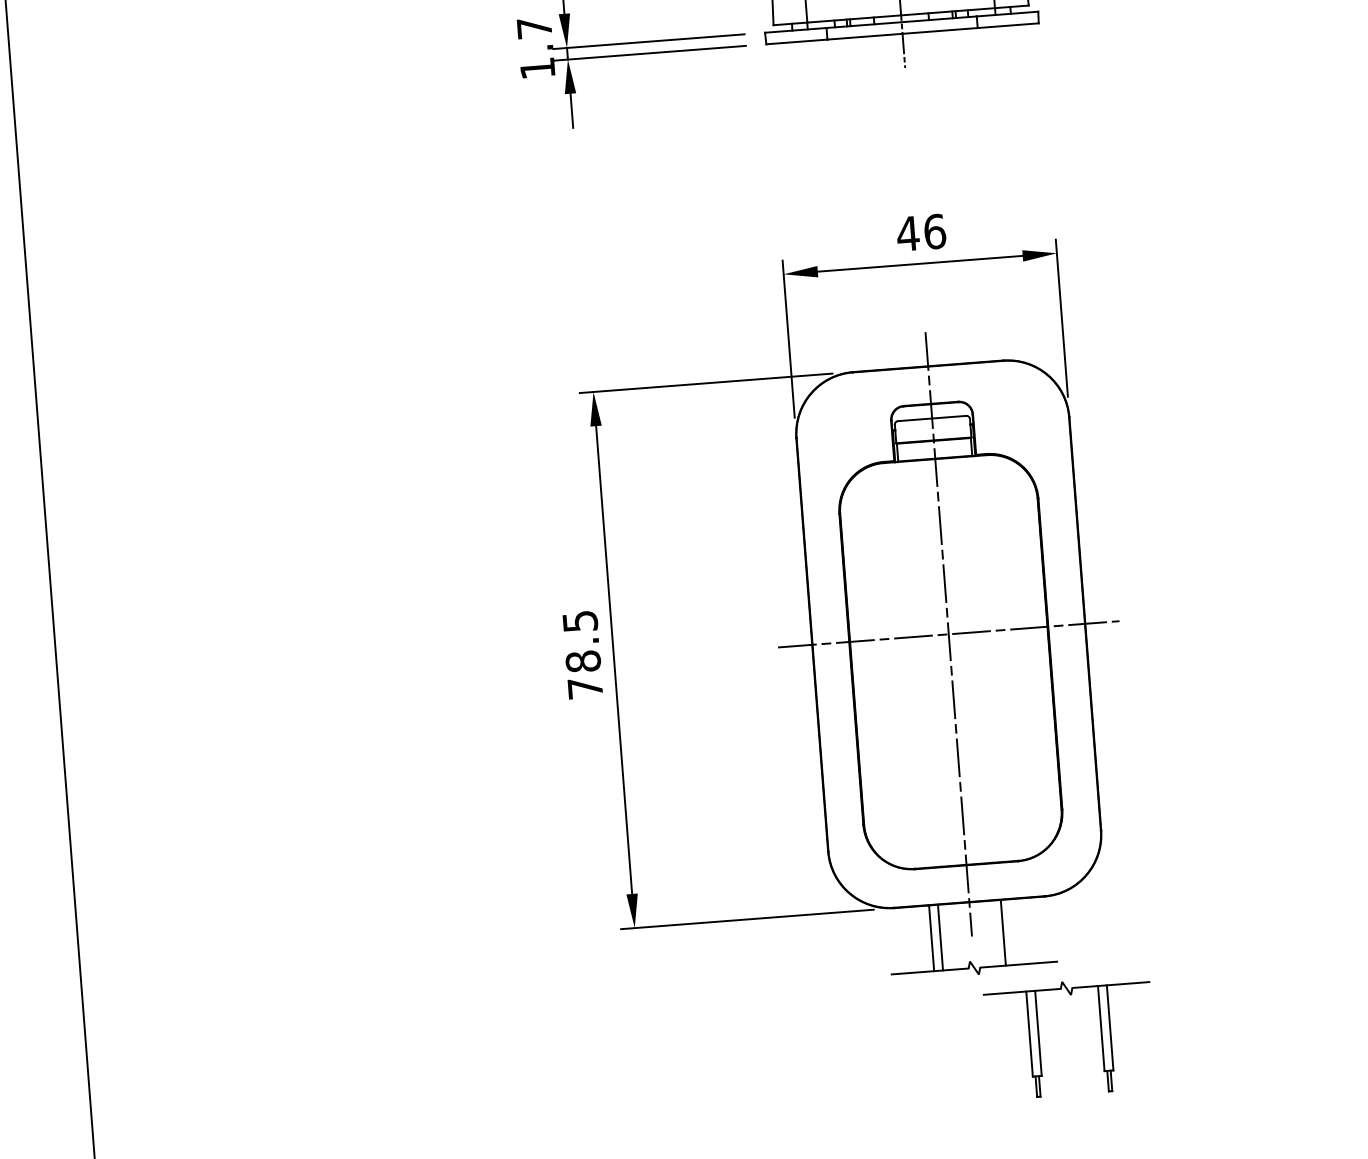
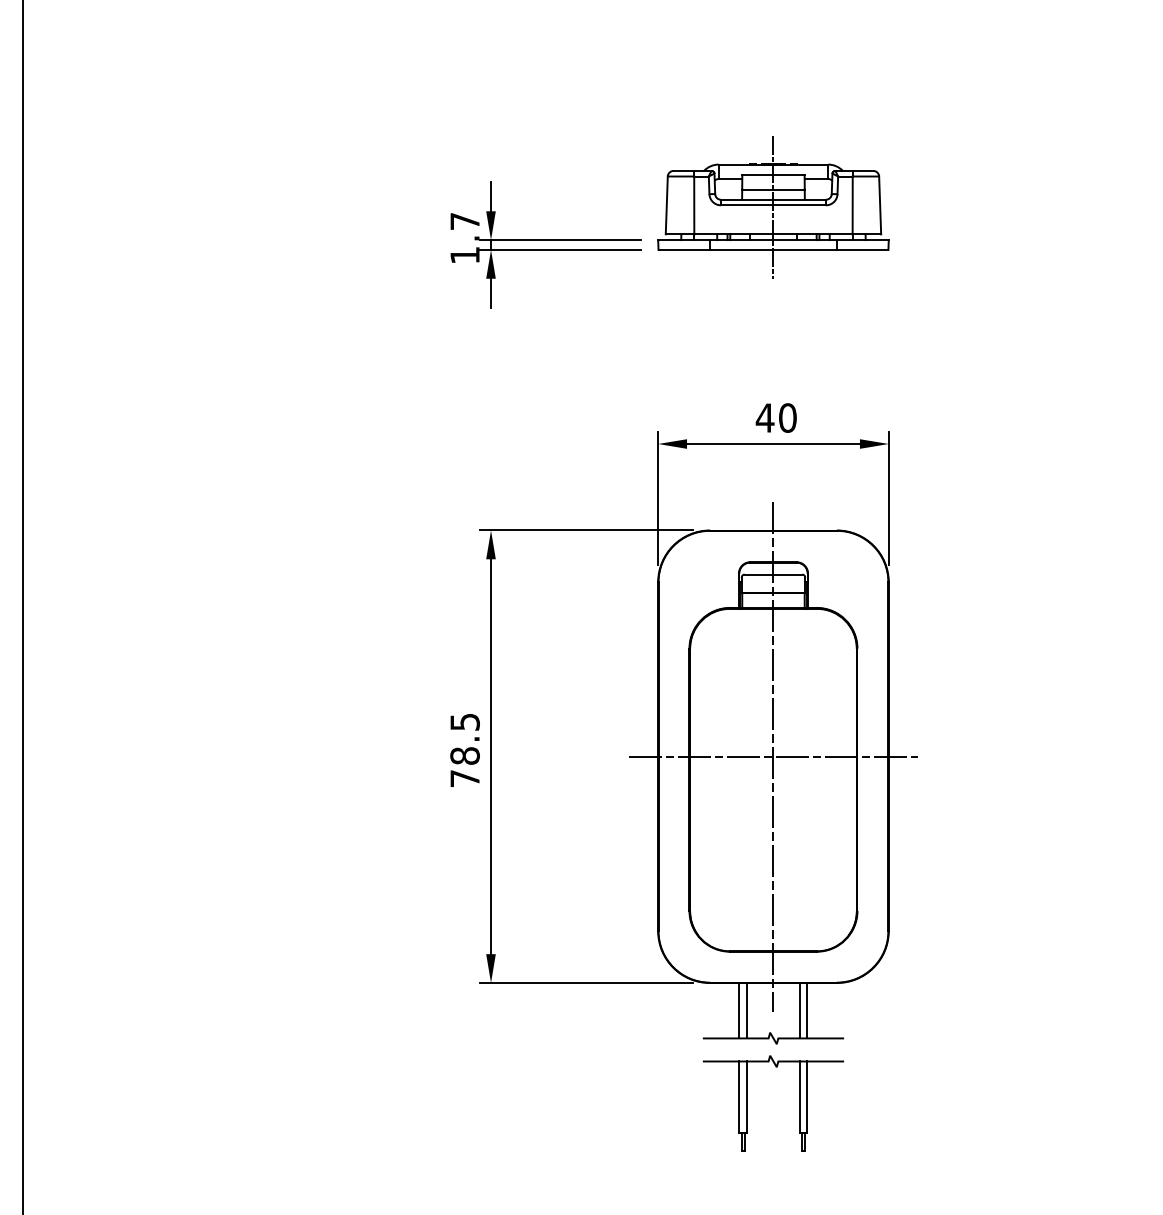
text: (934, 231) -> (787, 417), 46 -> 40
line: (1012, 931) -> (807, 1010), added
part: (1039, 1040) -> (747, 1103), moved

